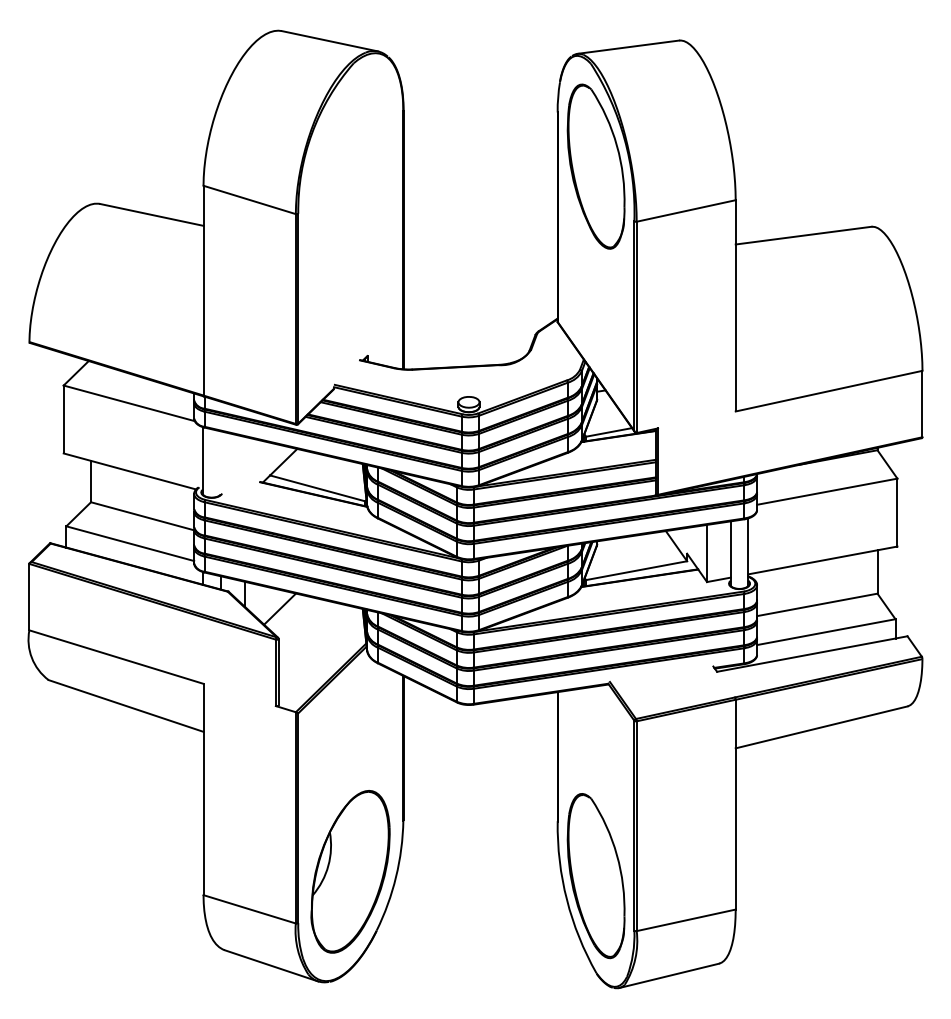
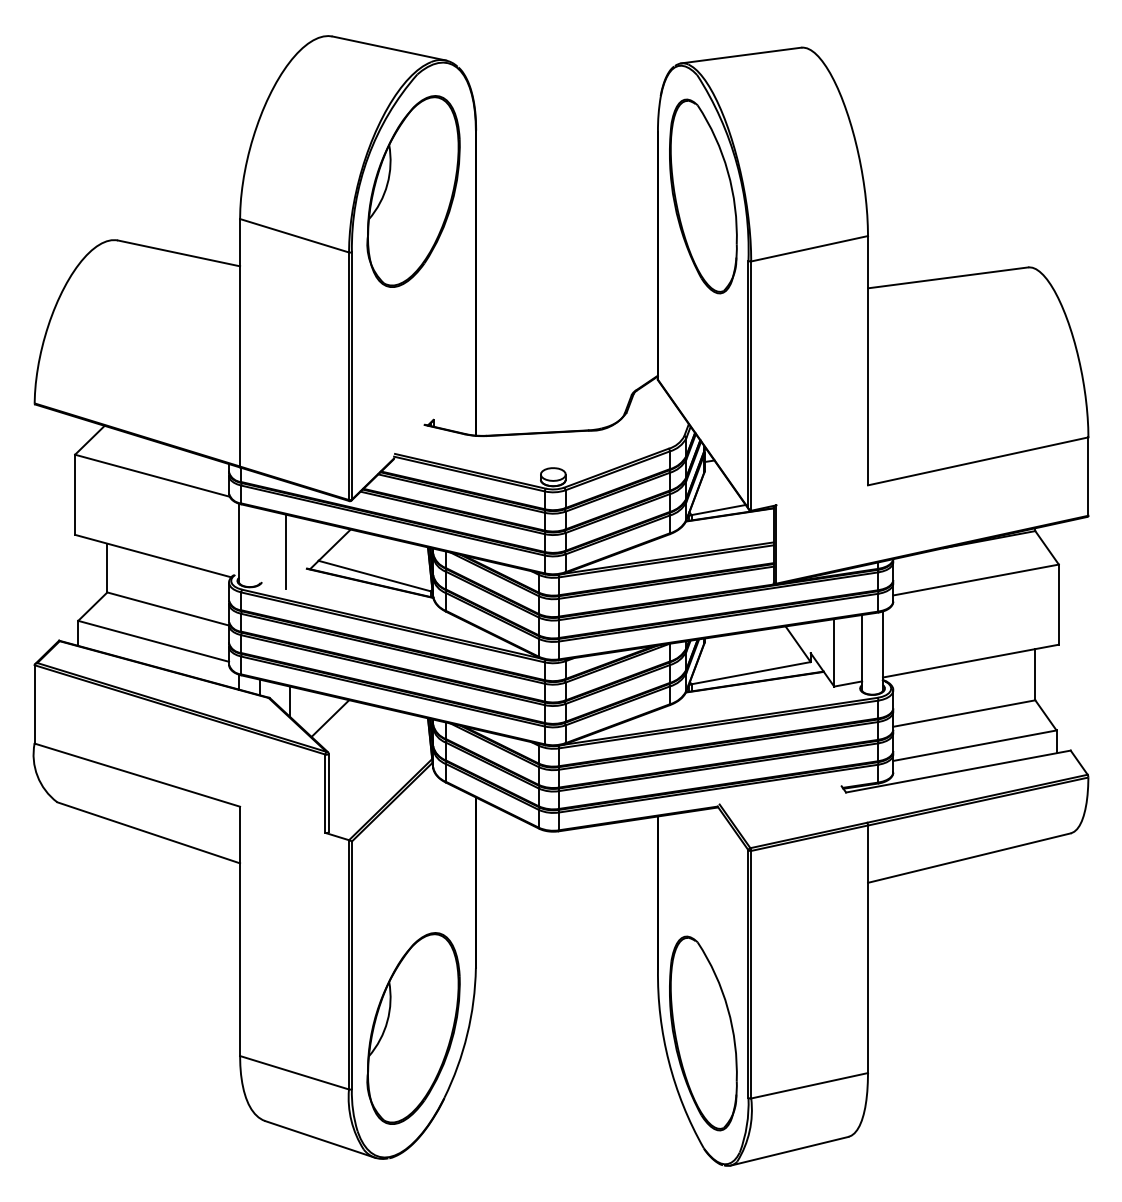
part: (350, 162) -> (413, 191), added
line: (242, 467) -> (286, 551), added

